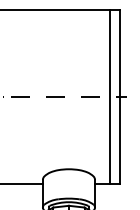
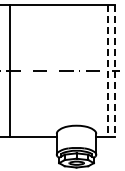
line: (109, 97) -> (107, 71), solid -> dashed
line: (119, 97) -> (114, 71), solid -> dashed

